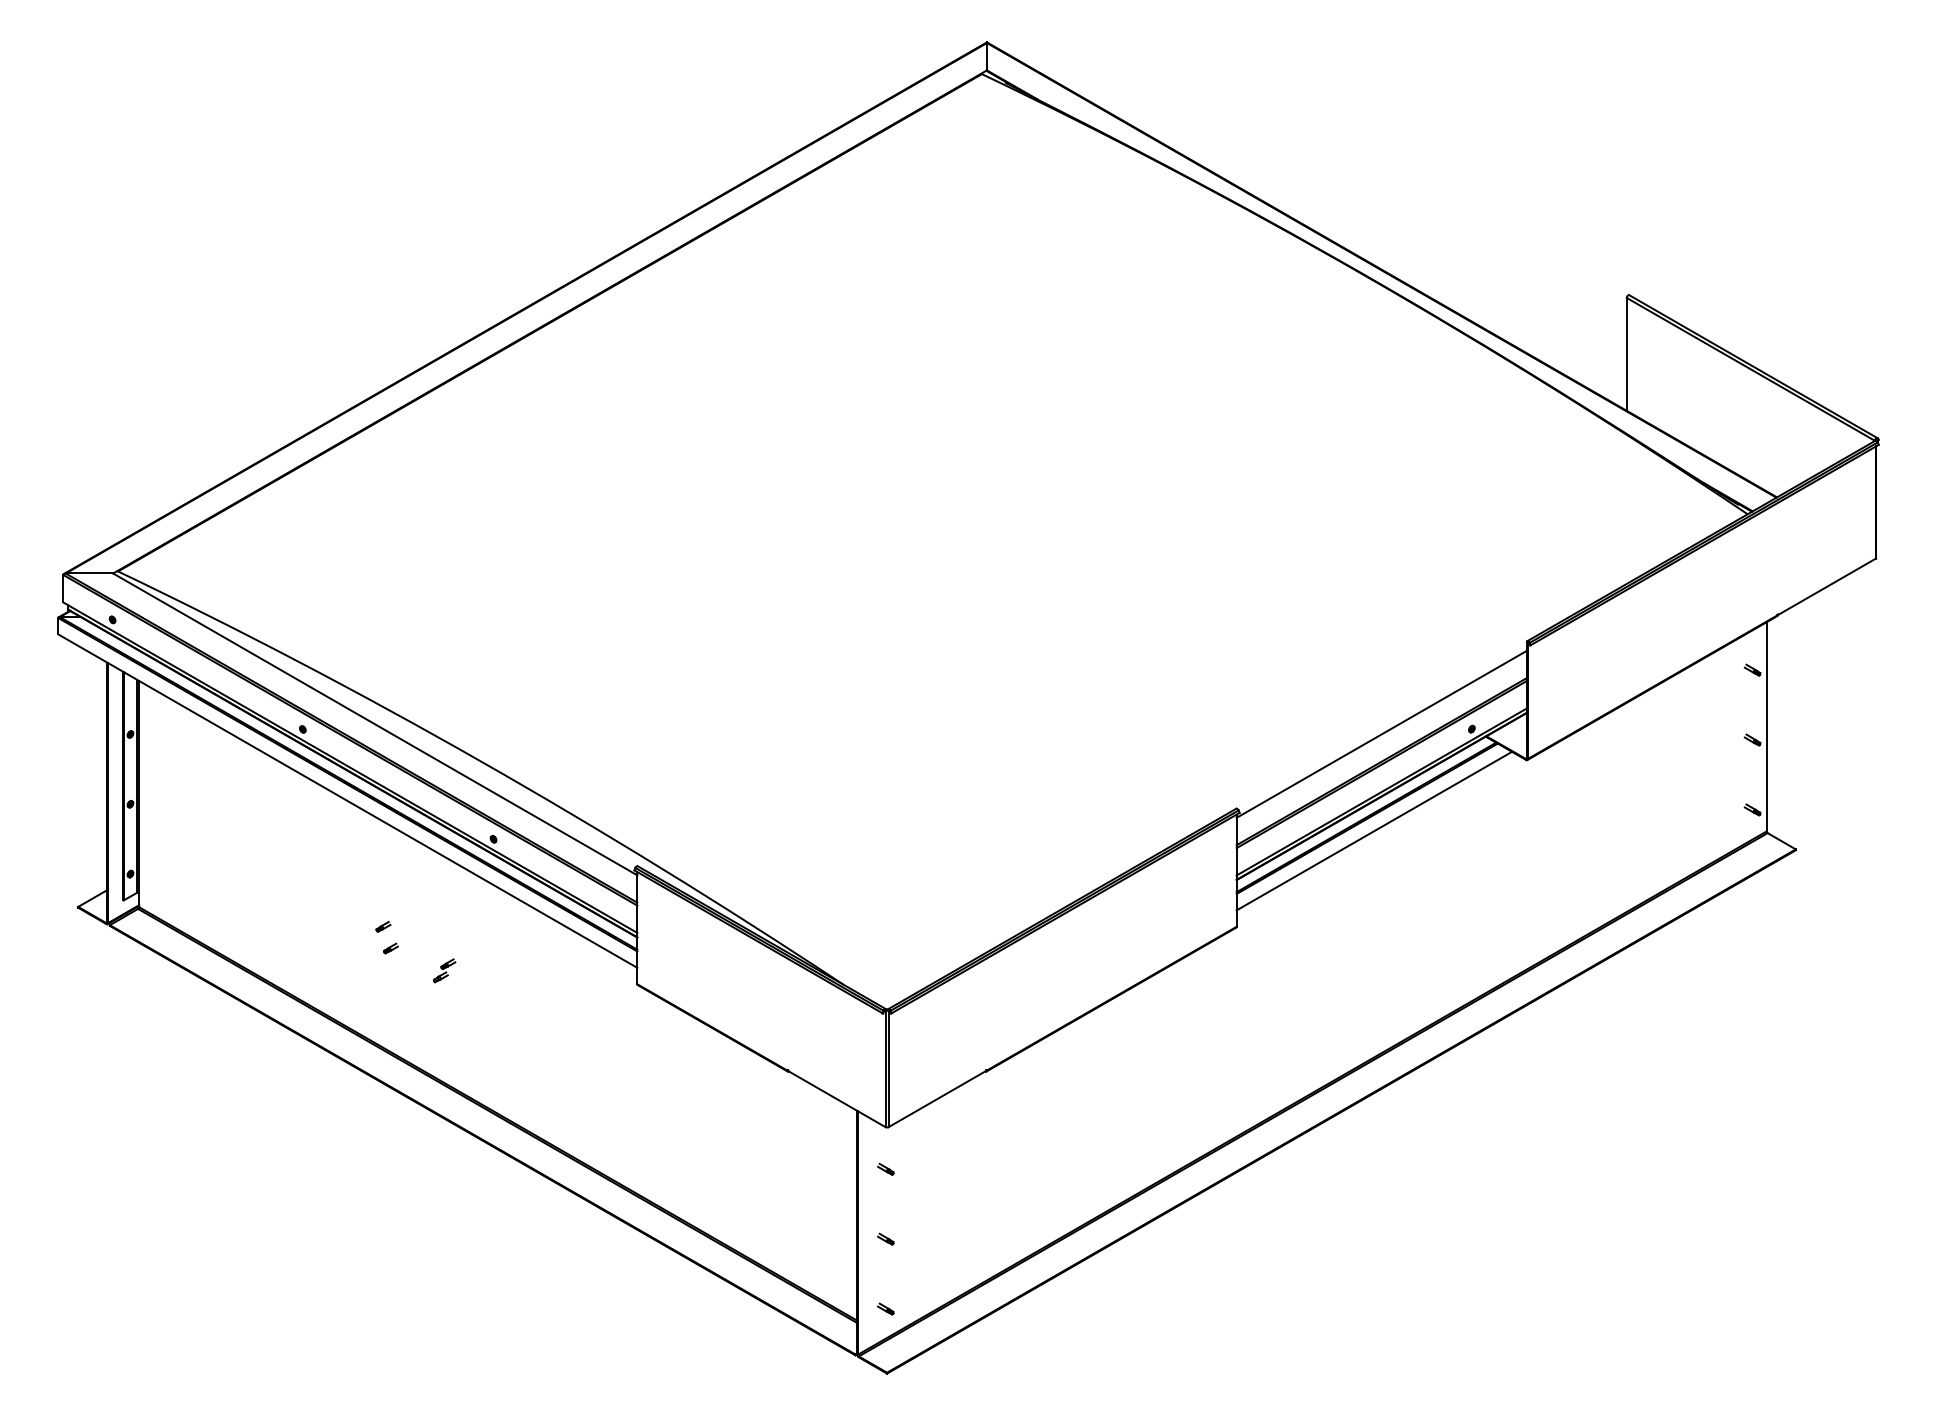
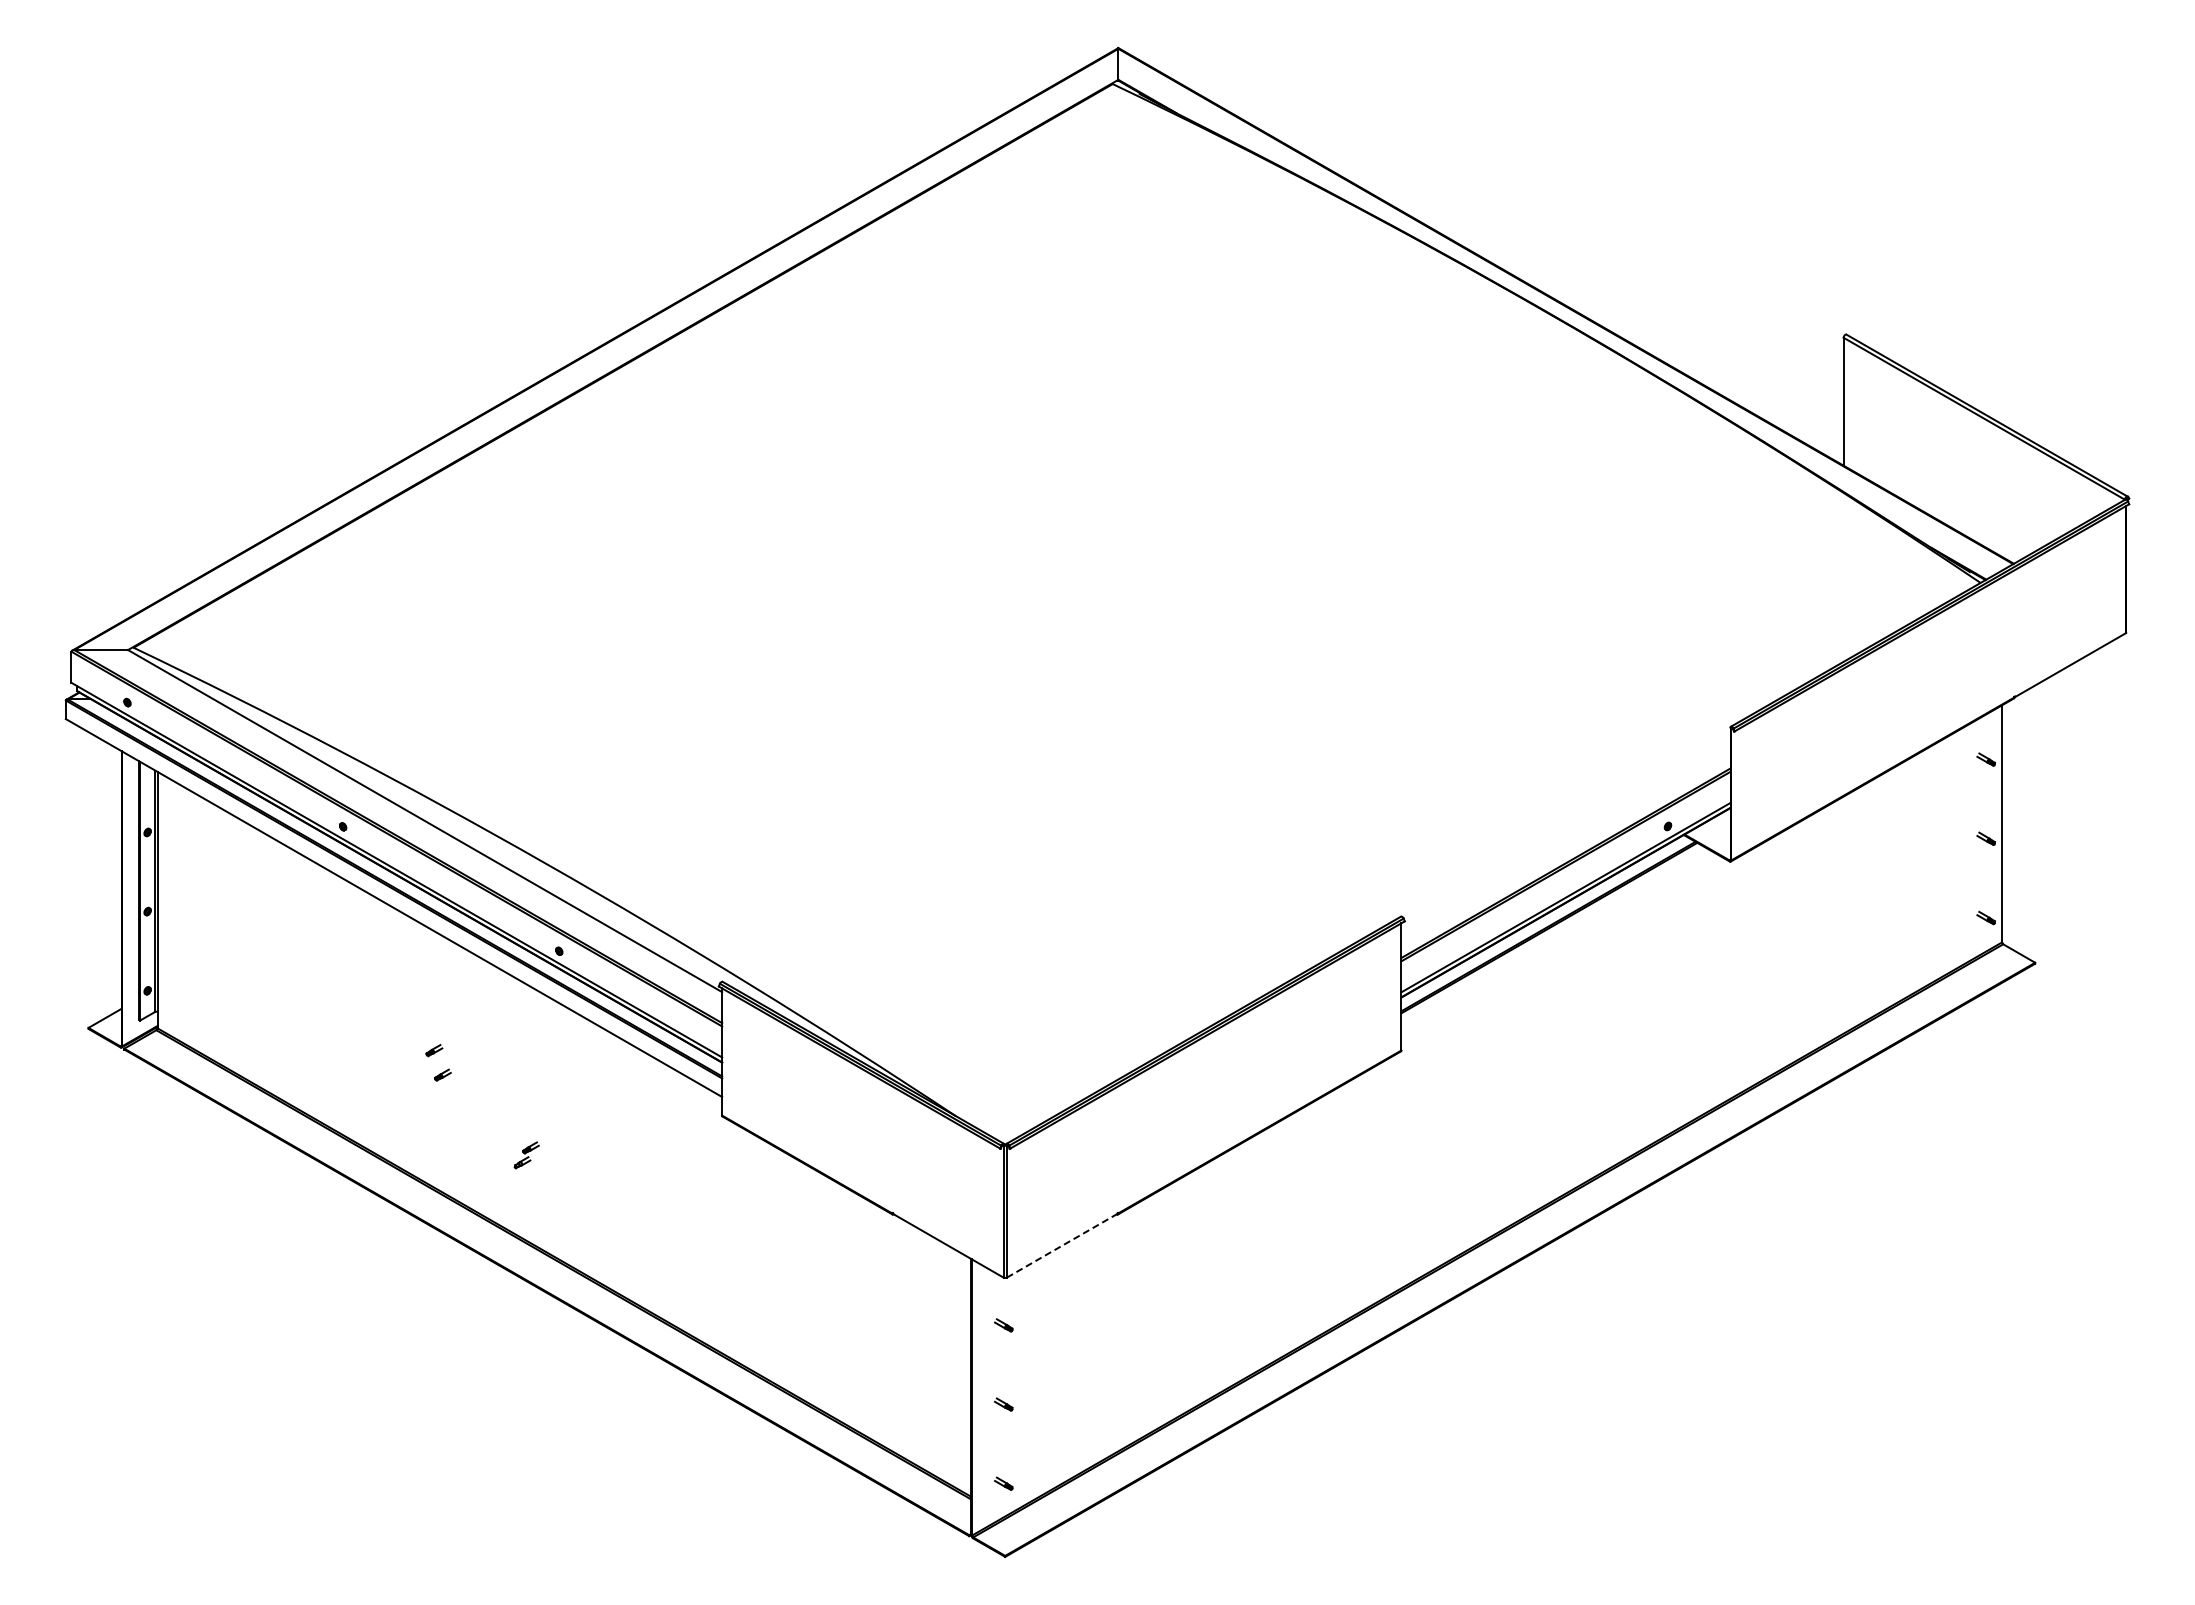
line: (1381, 734) -> (1565, 832), removed
line: (1374, 830) -> (1557, 941), removed
part: (444, 970) -> (526, 1155), moved
line: (937, 1098) -> (1062, 1245), solid -> dashed

